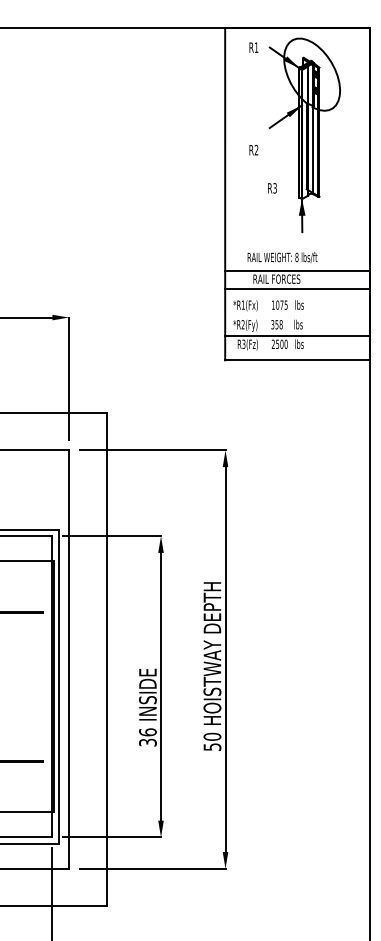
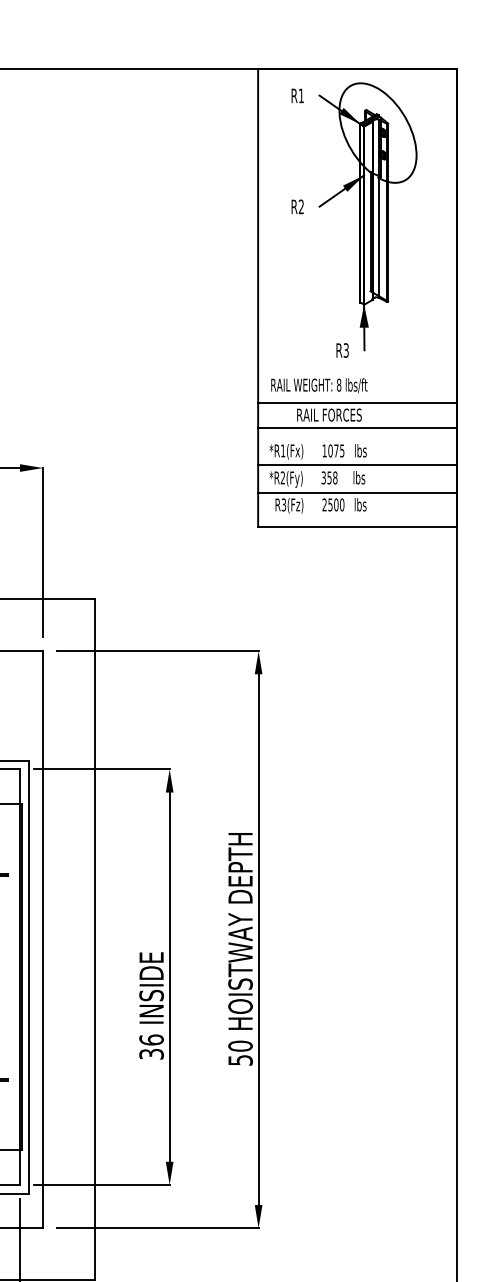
text: (253, 149) -> (297, 205), moved
text: (272, 188) -> (342, 350), moved
text: (282, 257) -> (319, 385), moved
line: (297, 315) -> (357, 465), added

